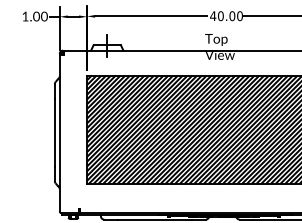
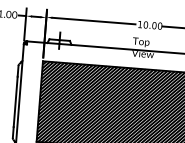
text: (213, 15) -> (140, 24), 40.00 -> 10.00

